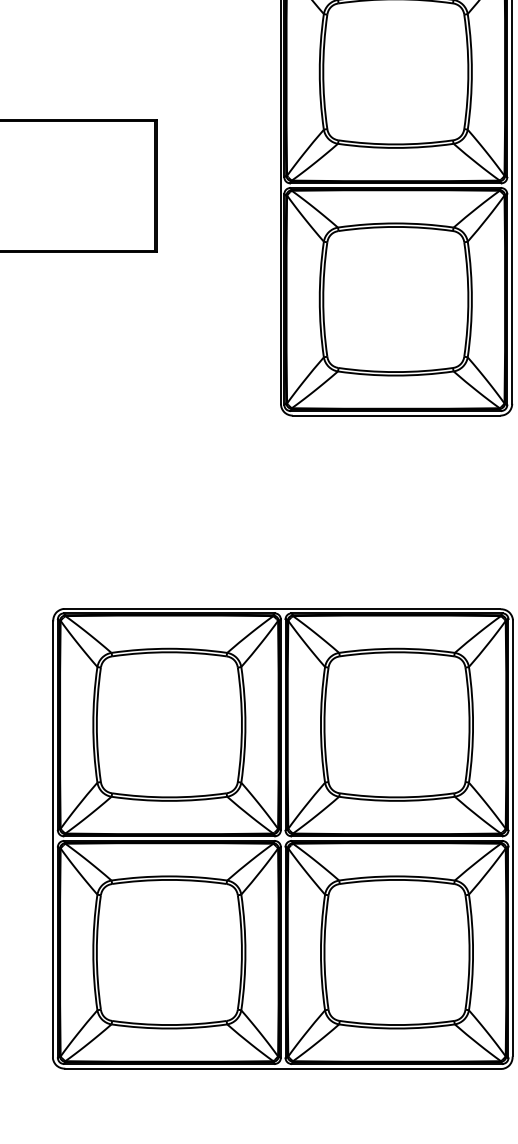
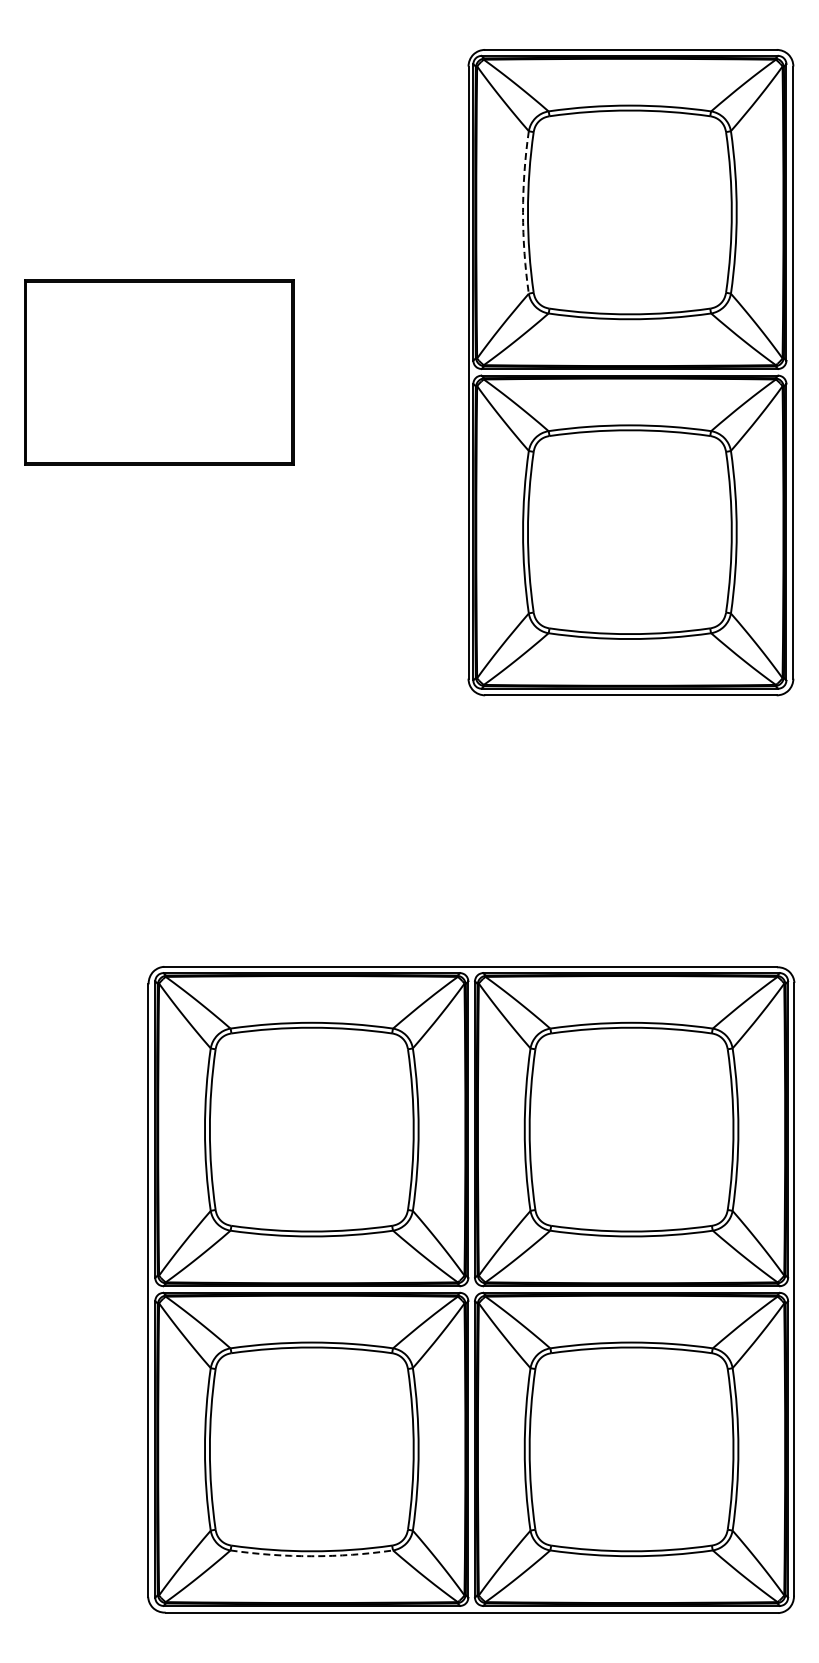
arc: (320, 71) -> (523, 212), solid -> dashed
arc: (169, 1028) -> (311, 1556), solid -> dashed

